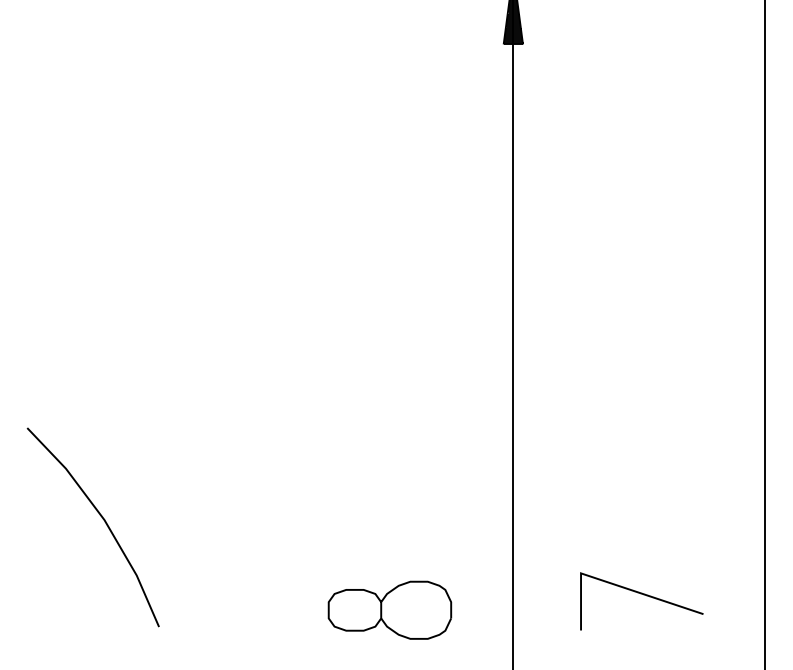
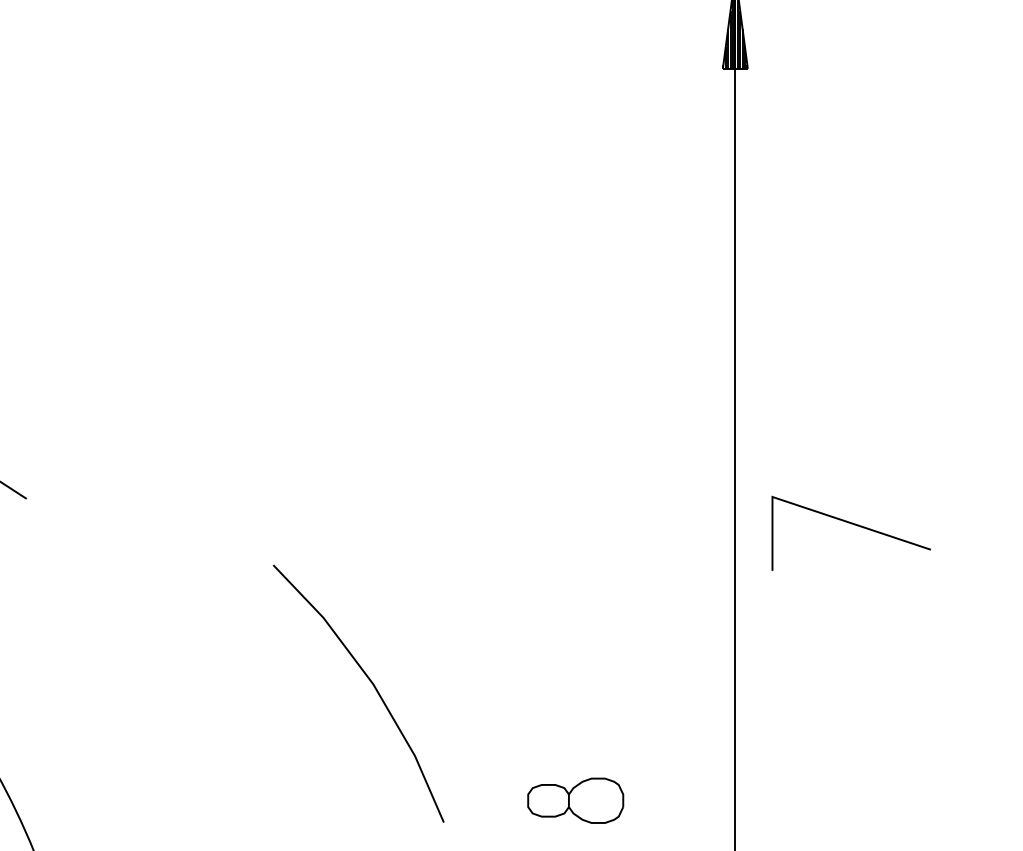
line: (102, 519) -> (370, 683), moved
line: (643, 595) -> (853, 525), moved
part: (389, 609) -> (575, 799), size x0.6

